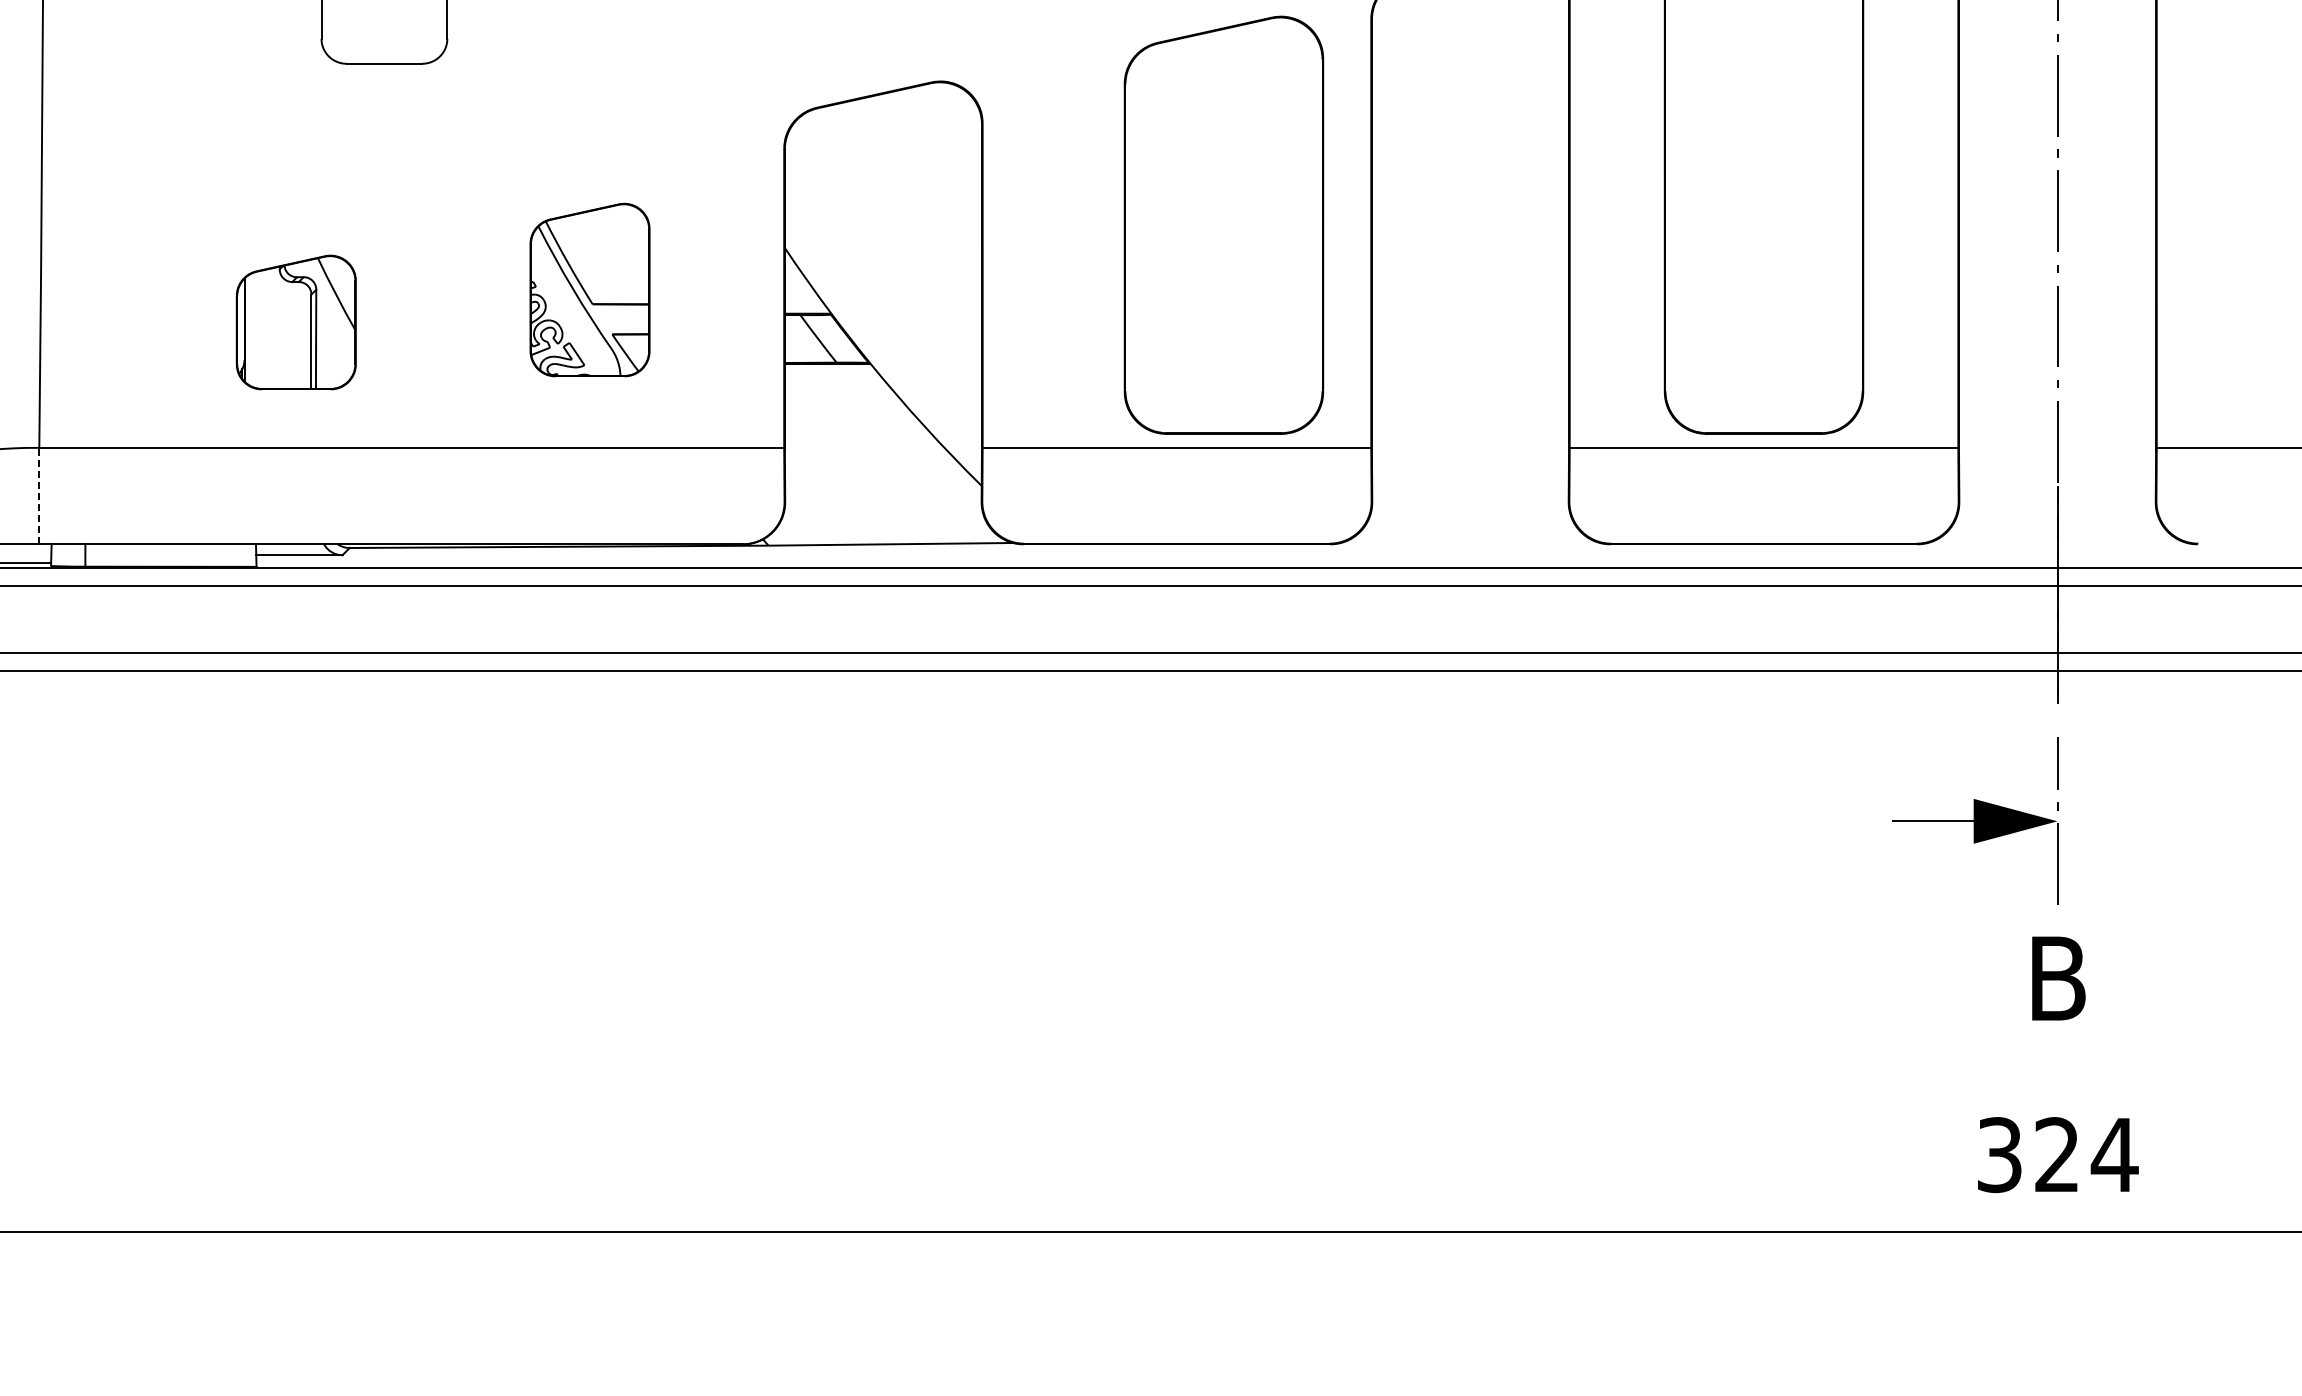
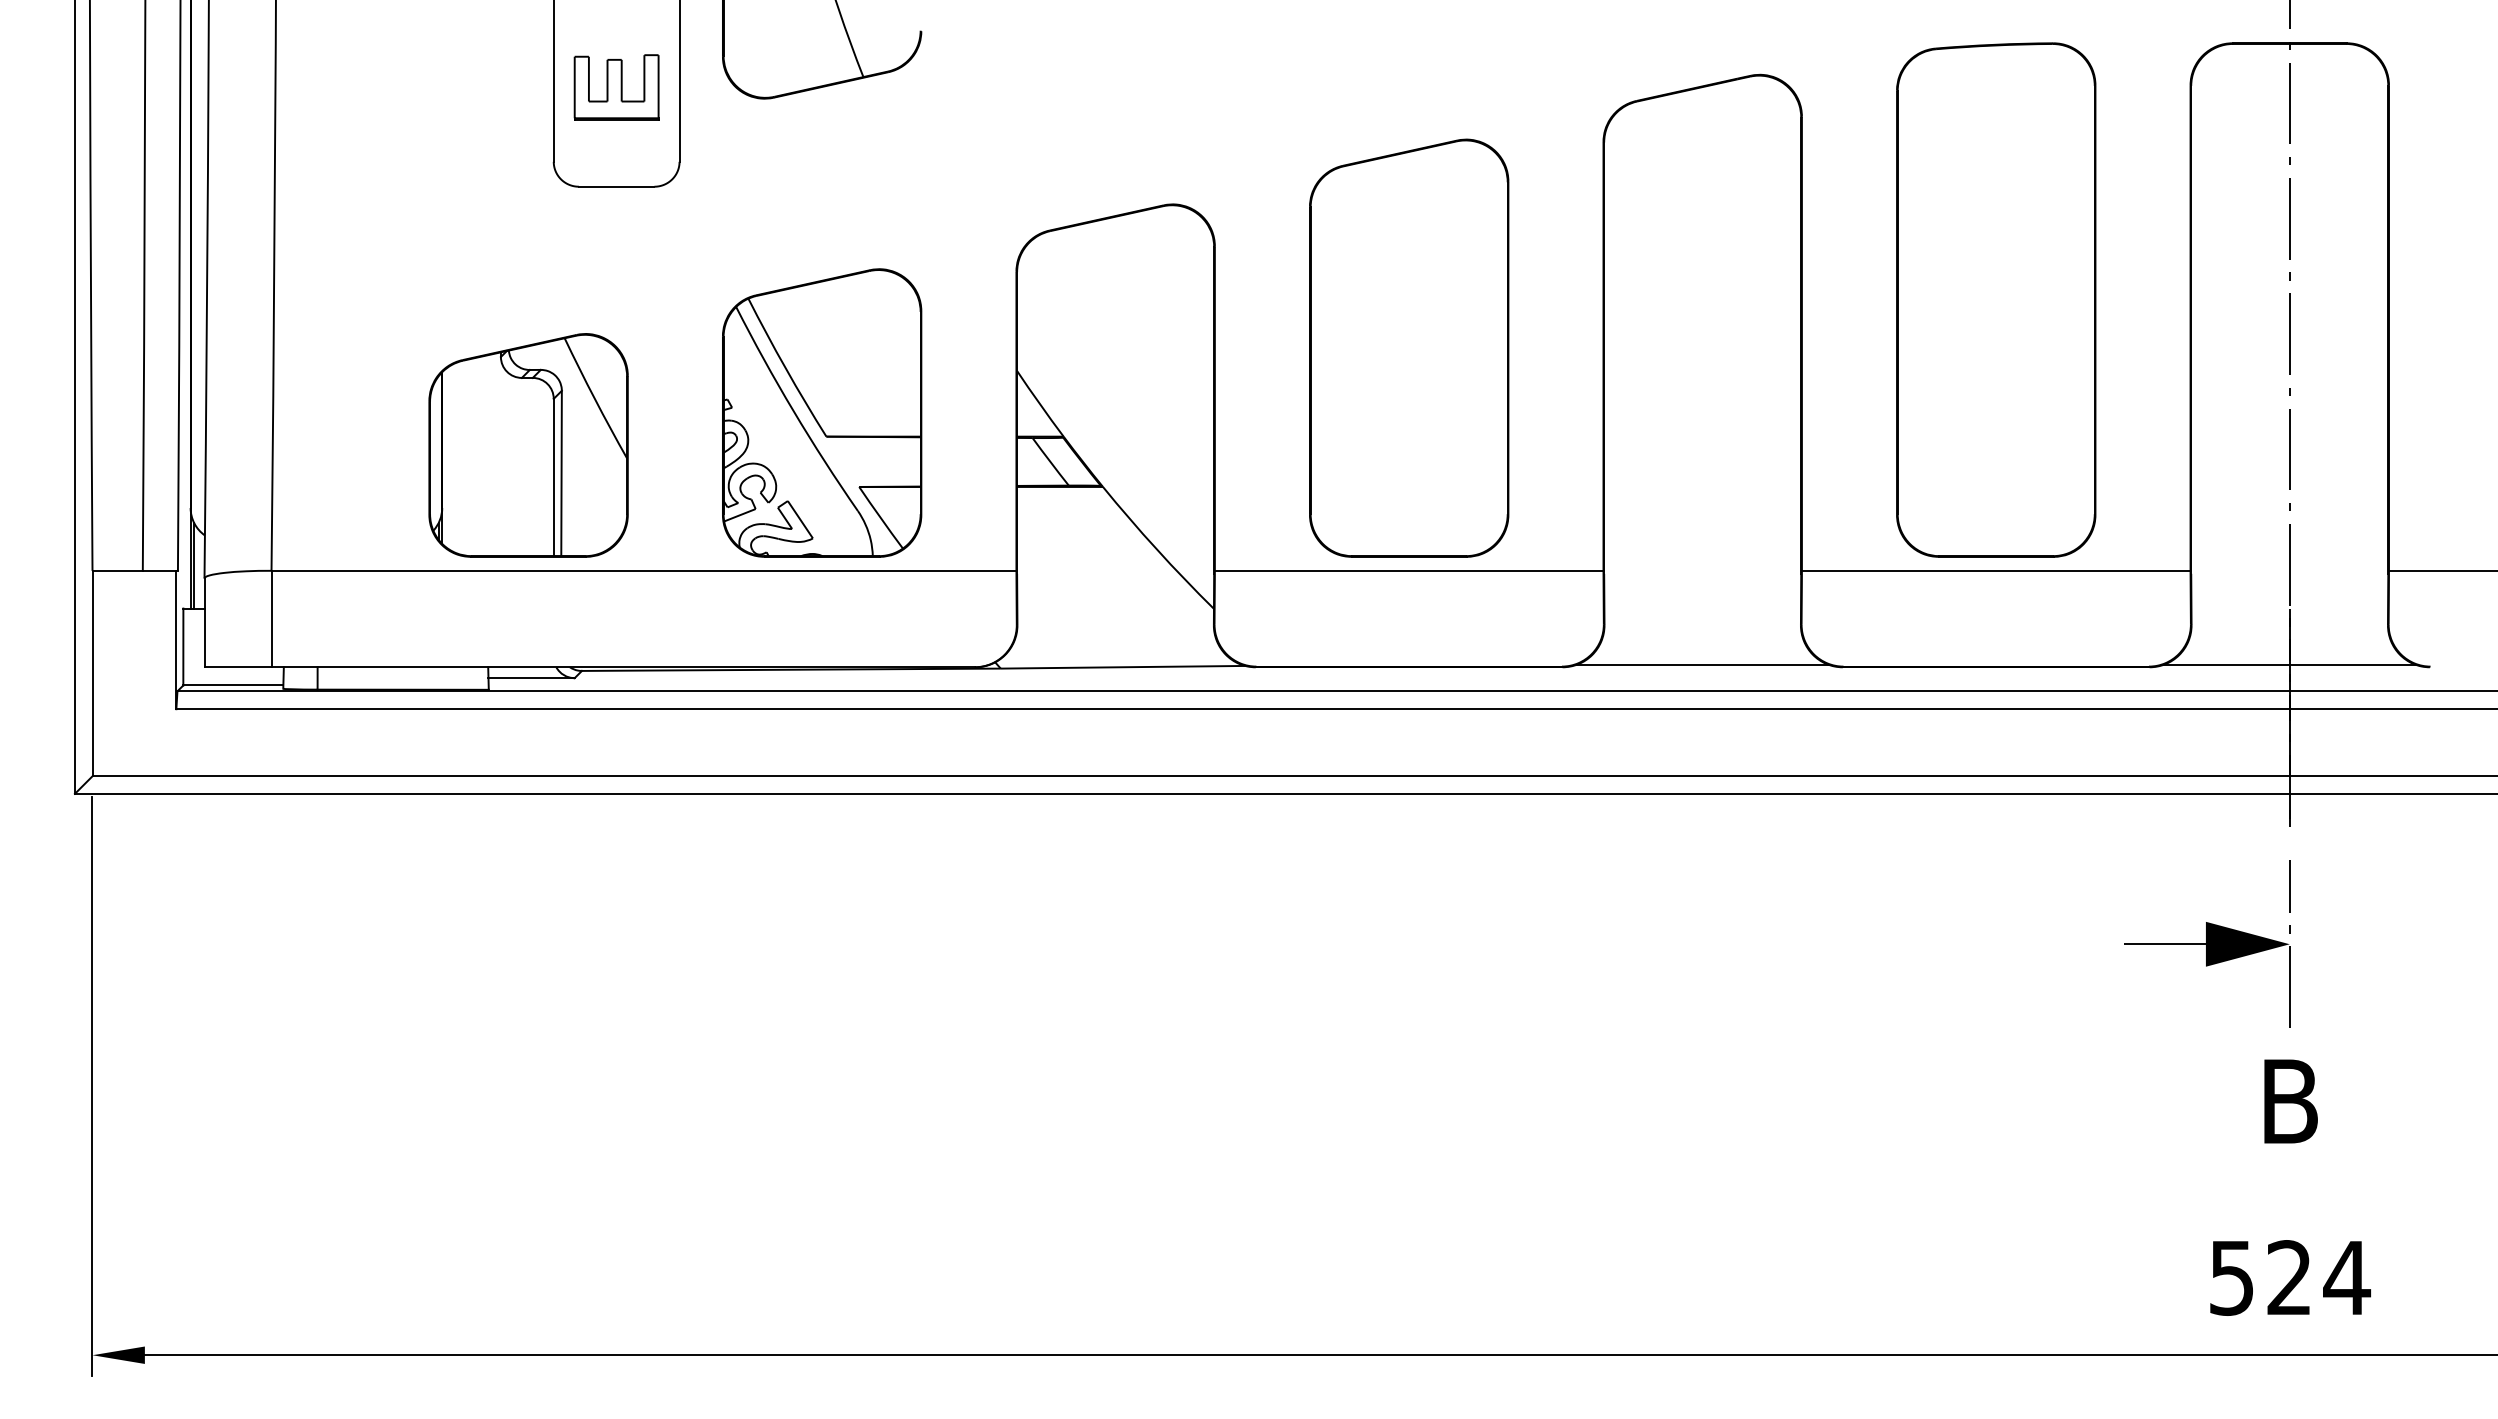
part: (1224, 224) -> (1409, 347), moved
part: (590, 289) -> (822, 412), size x1.67
part: (296, 322) -> (528, 445), size x1.67
line: (39, 495) -> (271, 618), dashed -> solid
line: (1470, 541) -> (1702, 664), added
line: (2057, 541) -> (2289, 664), added
text: (1999, 1154) -> (2231, 1277), 324 -> 524

